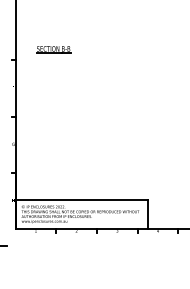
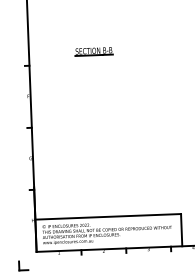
part: (53, 49) -> (93, 51), moved

